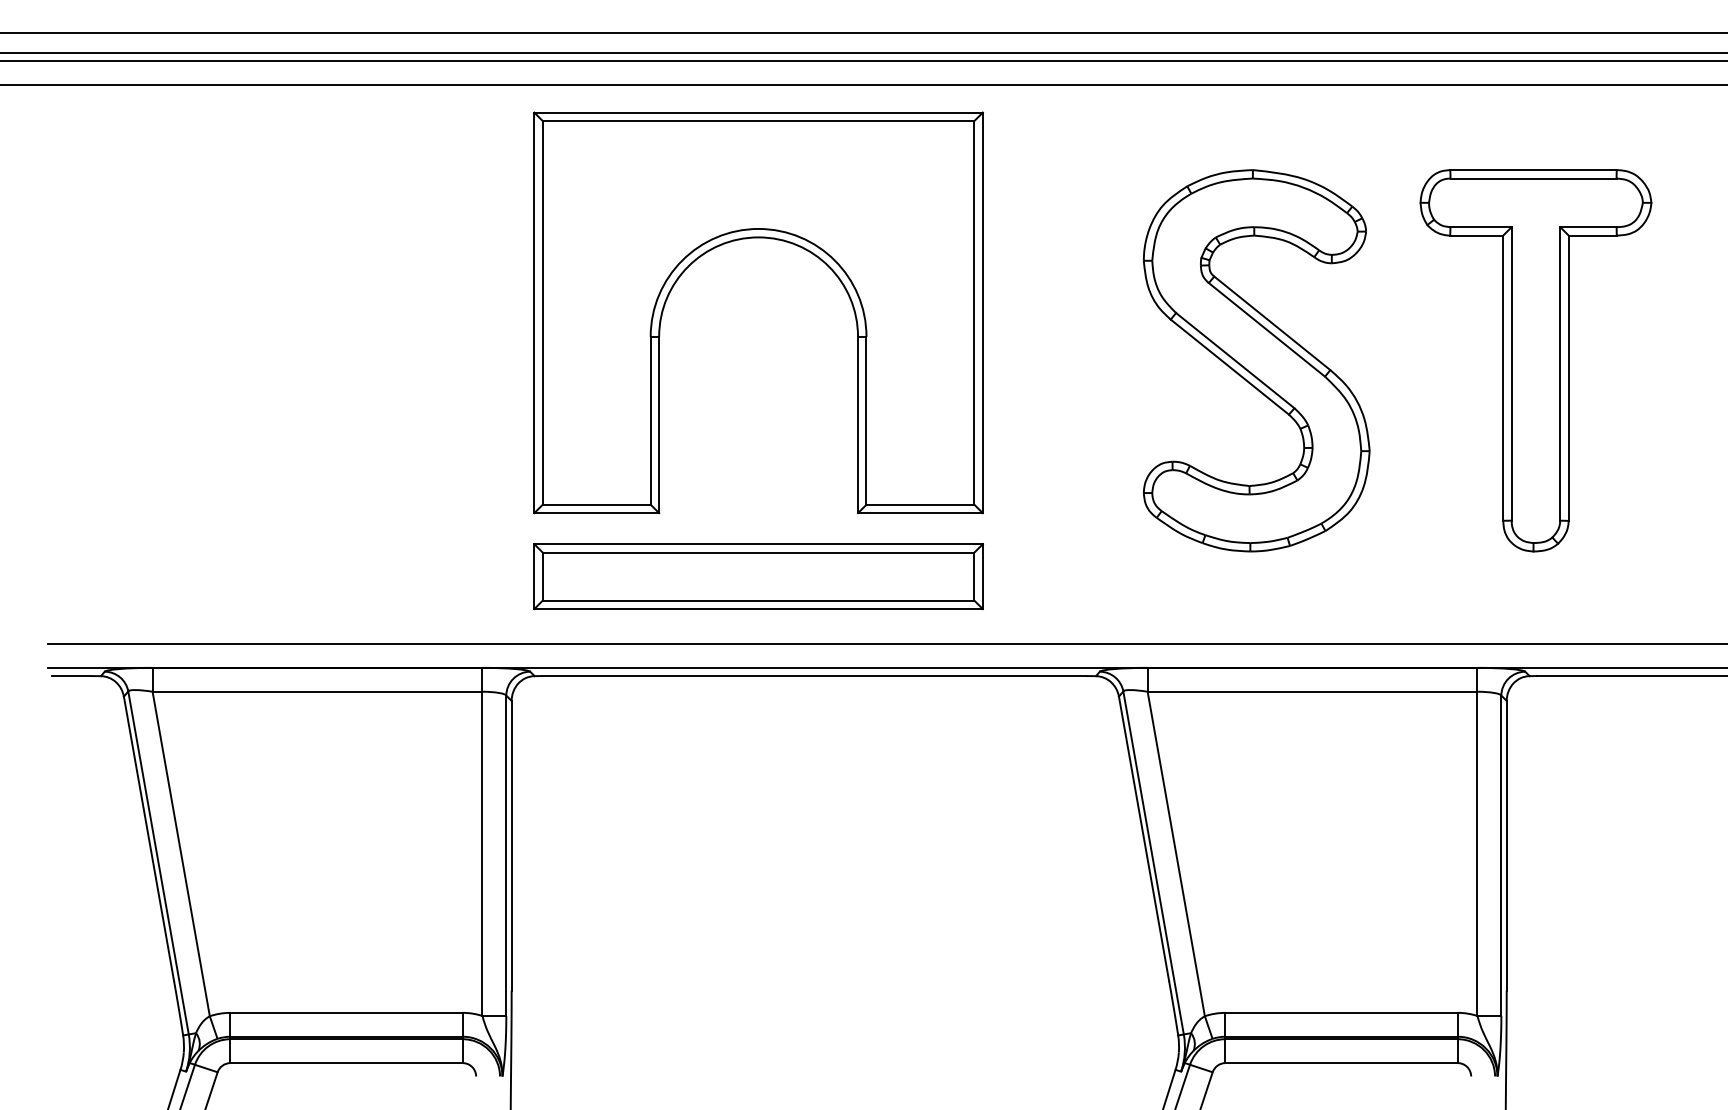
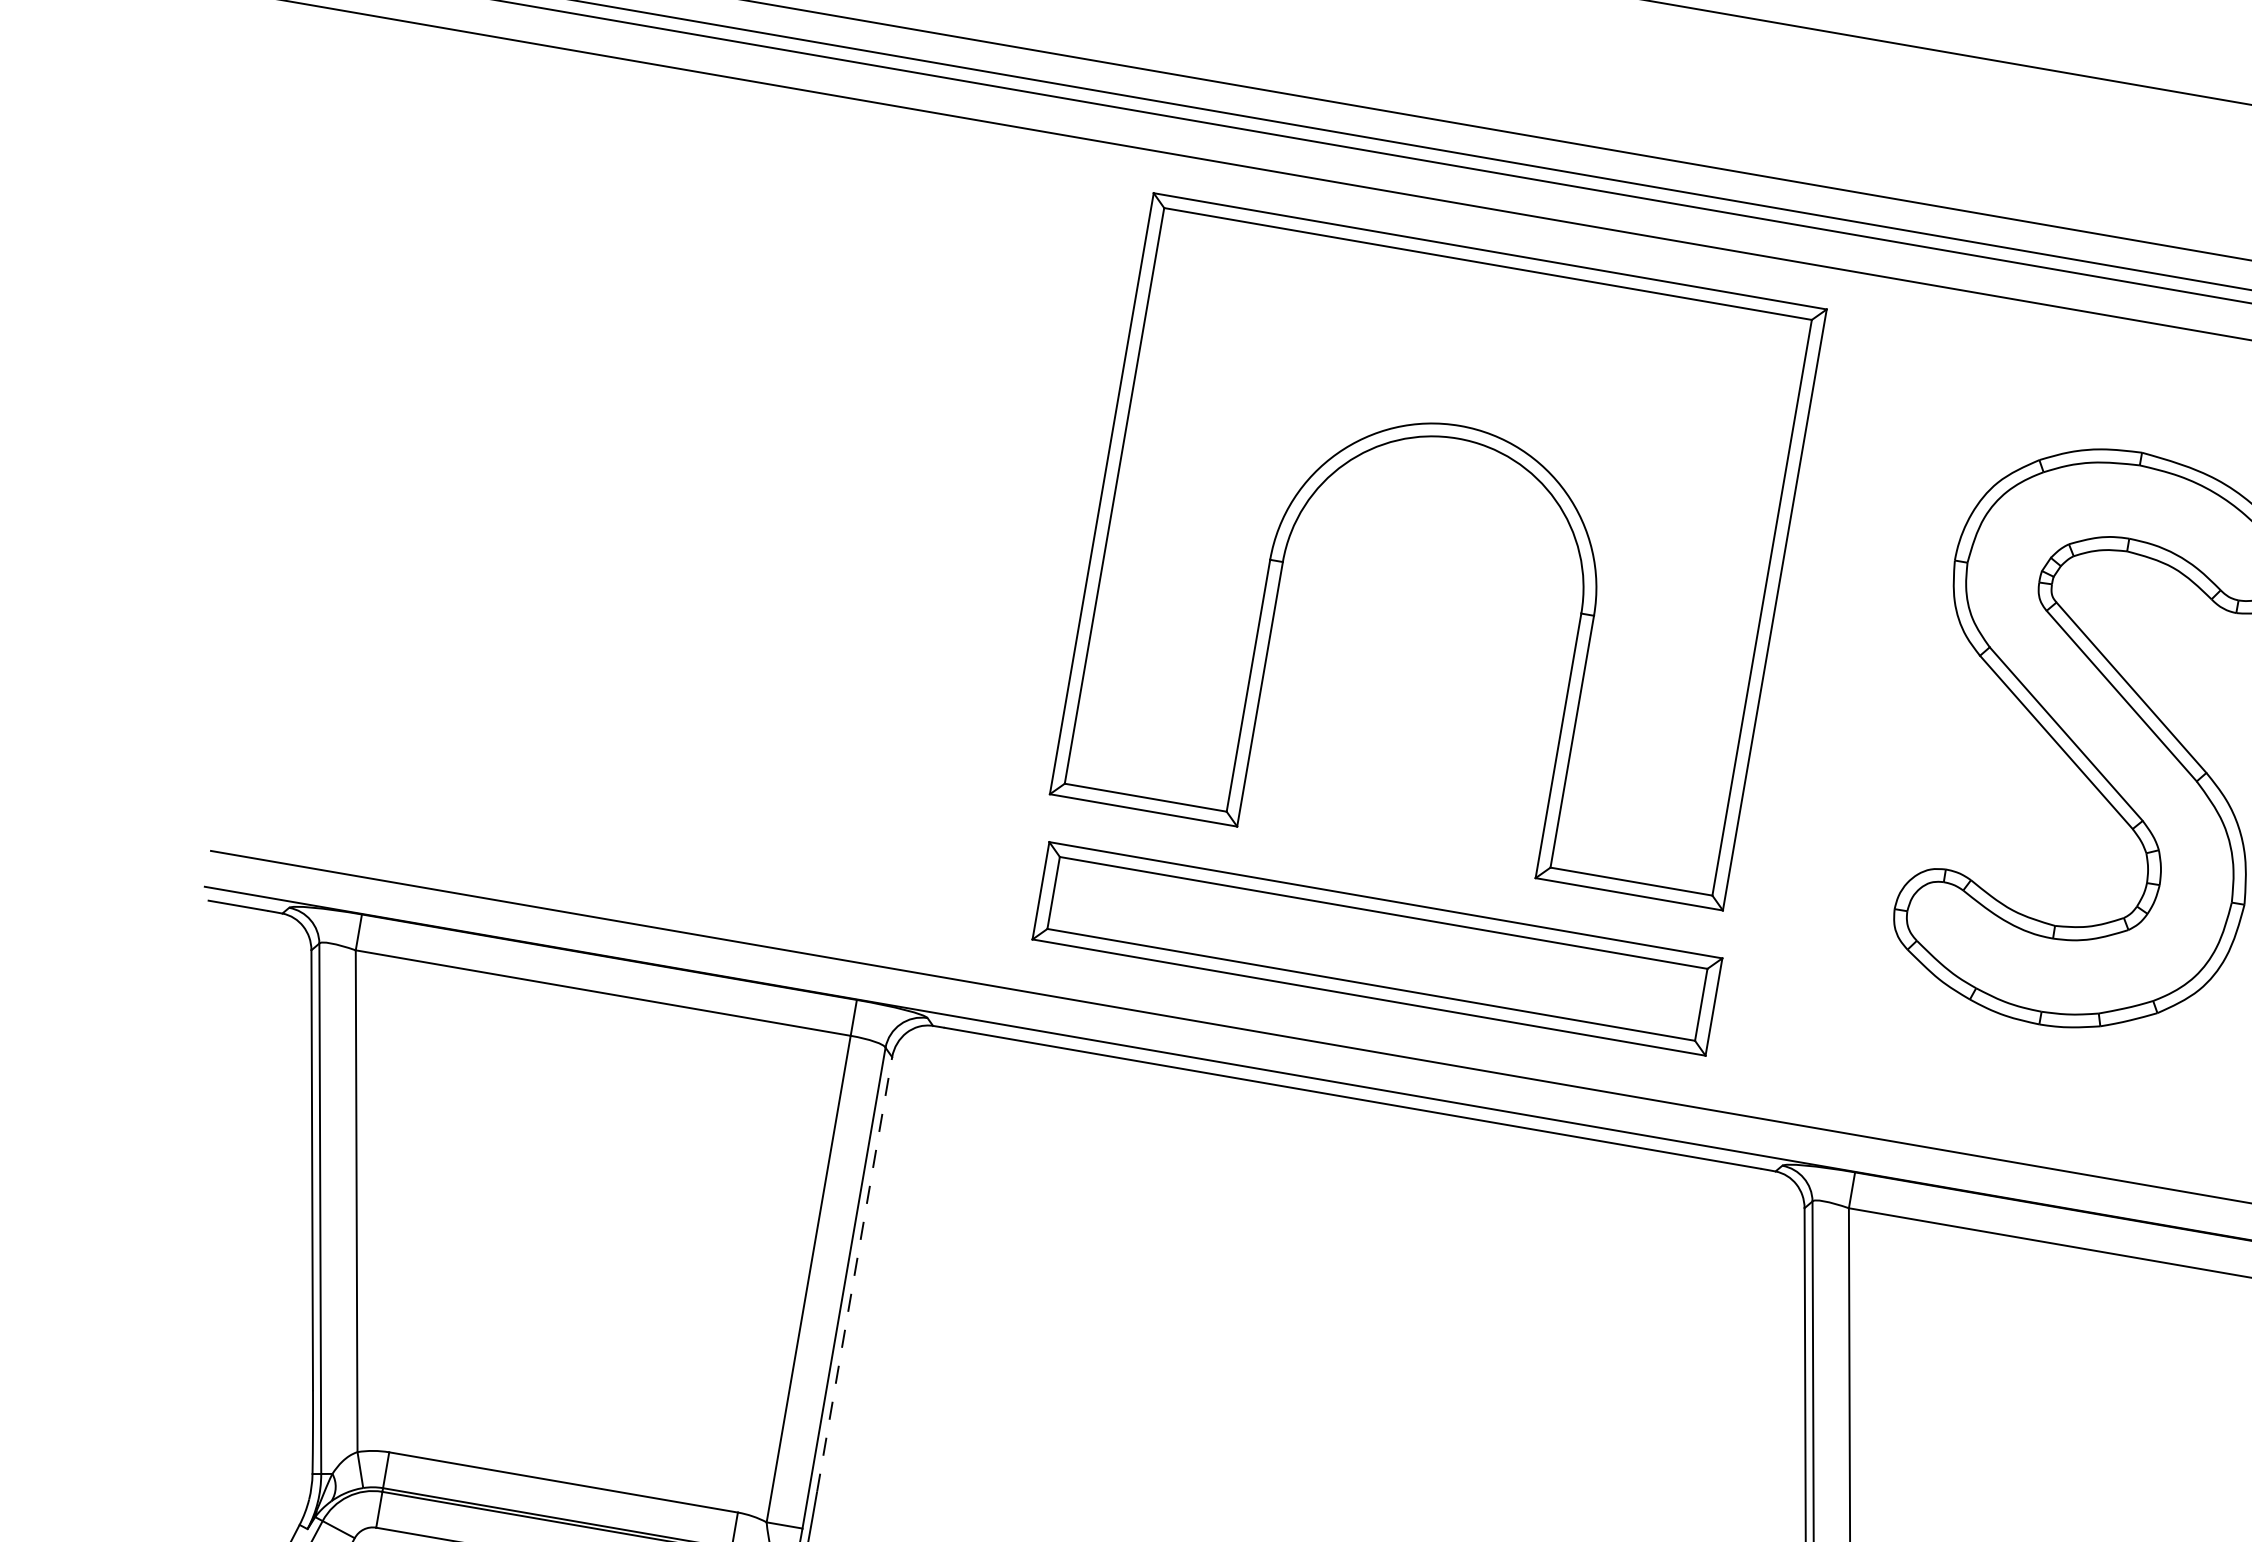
part: (746, 239) -> (1439, 438), moved
part: (758, 576) -> (1377, 948), moved
line: (511, 845) -> (854, 1274), solid -> dashed

